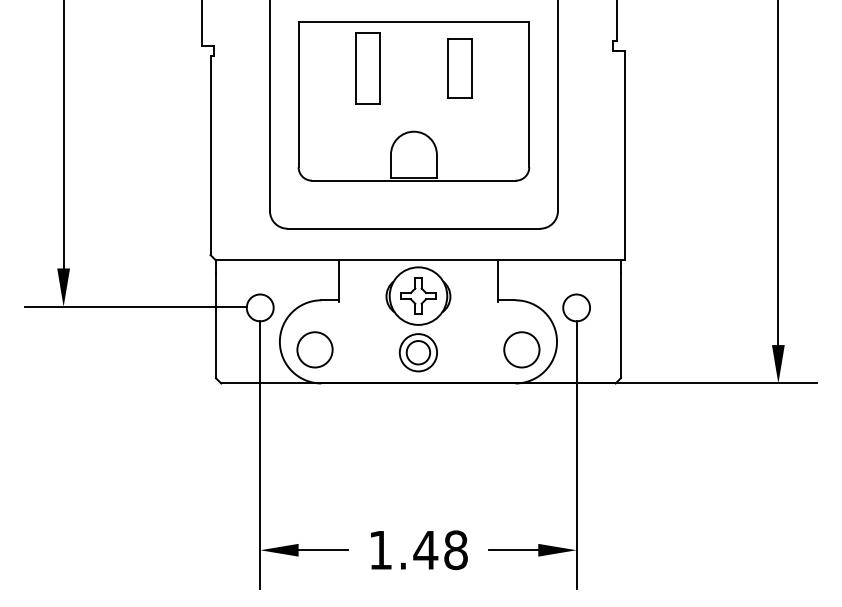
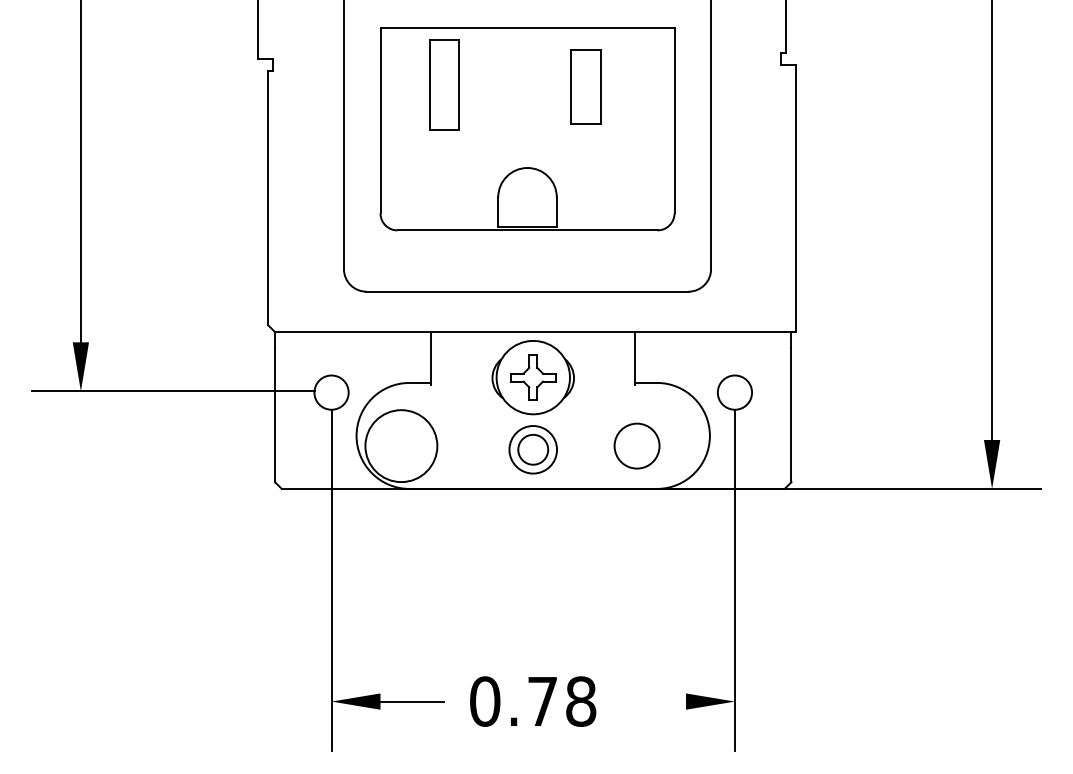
part: (367, 68) -> (444, 84), moved
circle: (314, 349) -> (400, 445), size x1.6
circle: (521, 349) -> (636, 445), moved
text: (403, 550) -> (514, 701), 1.48 -> 0.78
line: (513, 550) -> (654, 701), removed

